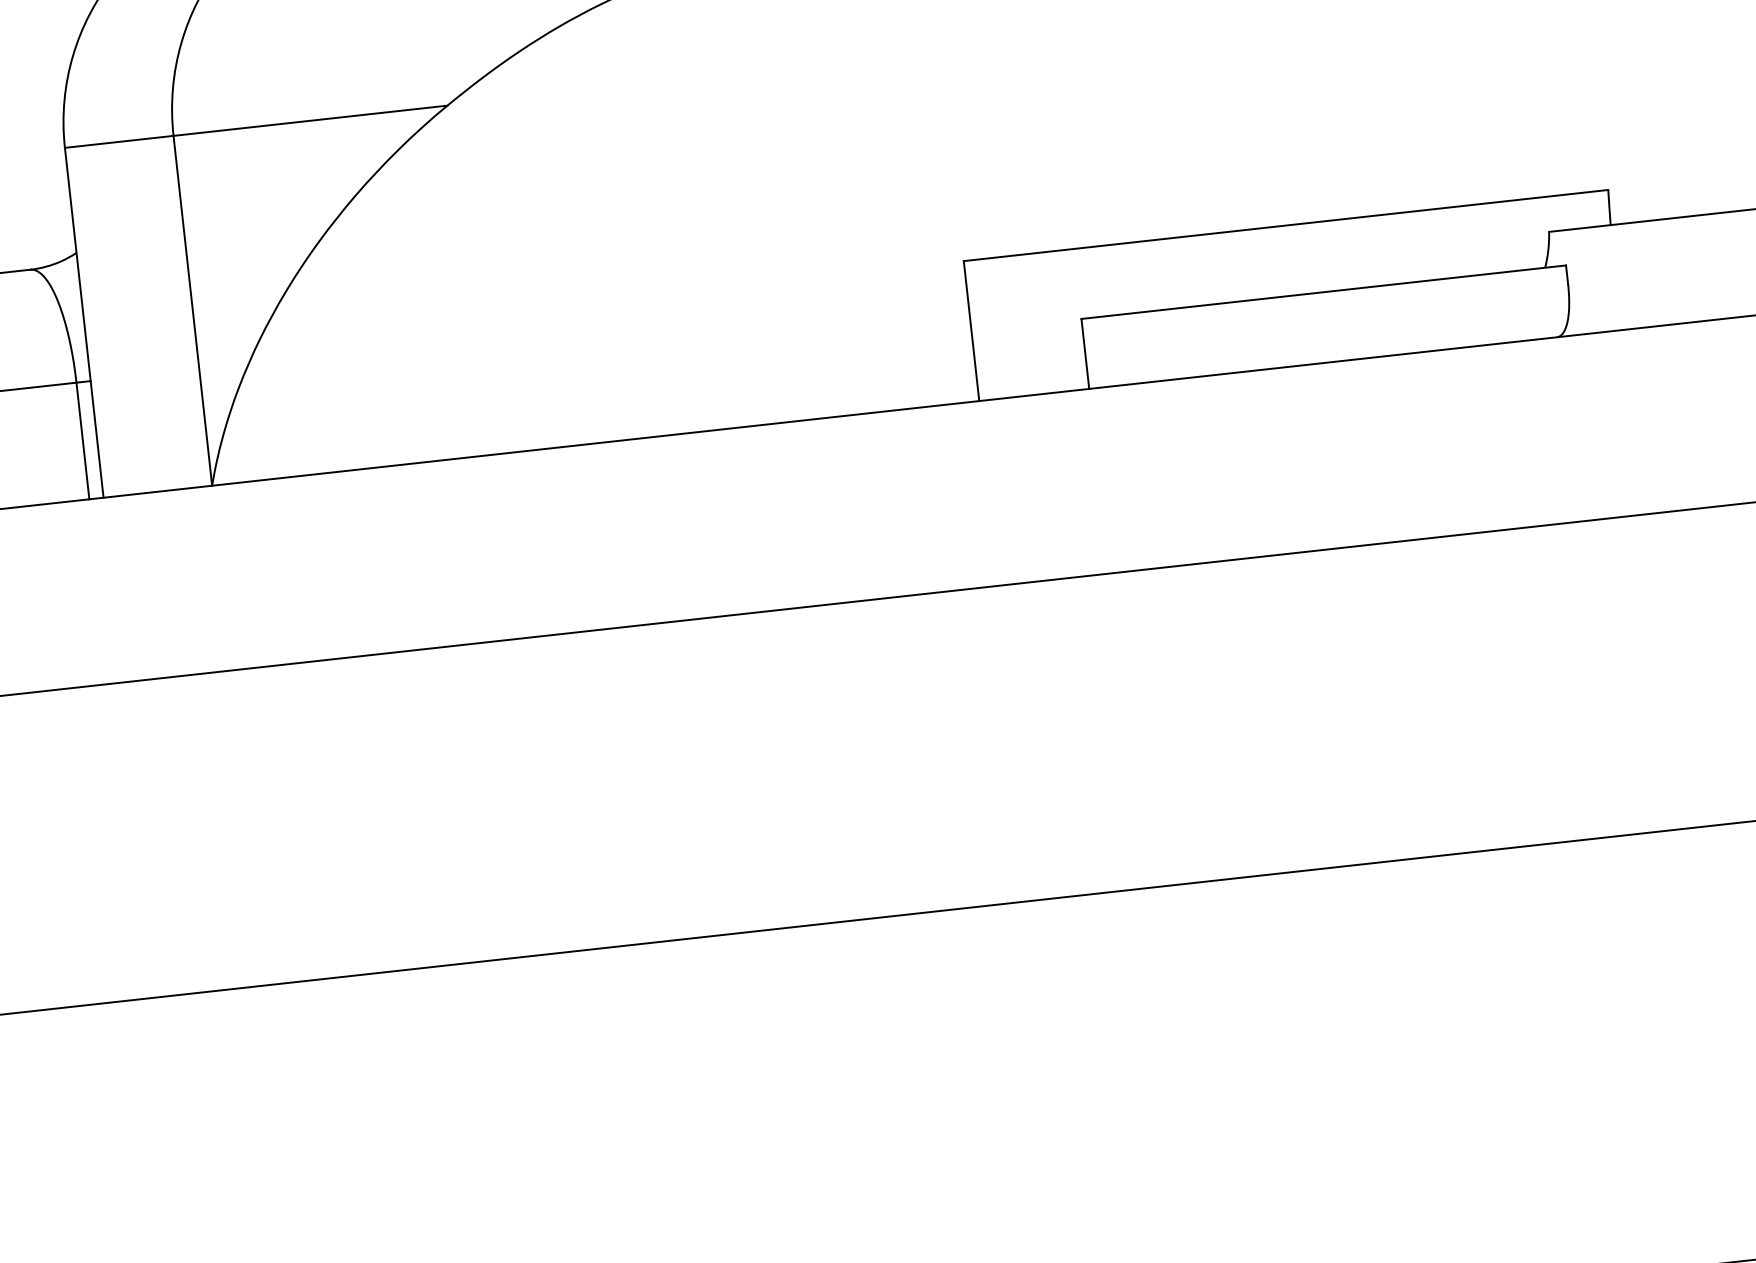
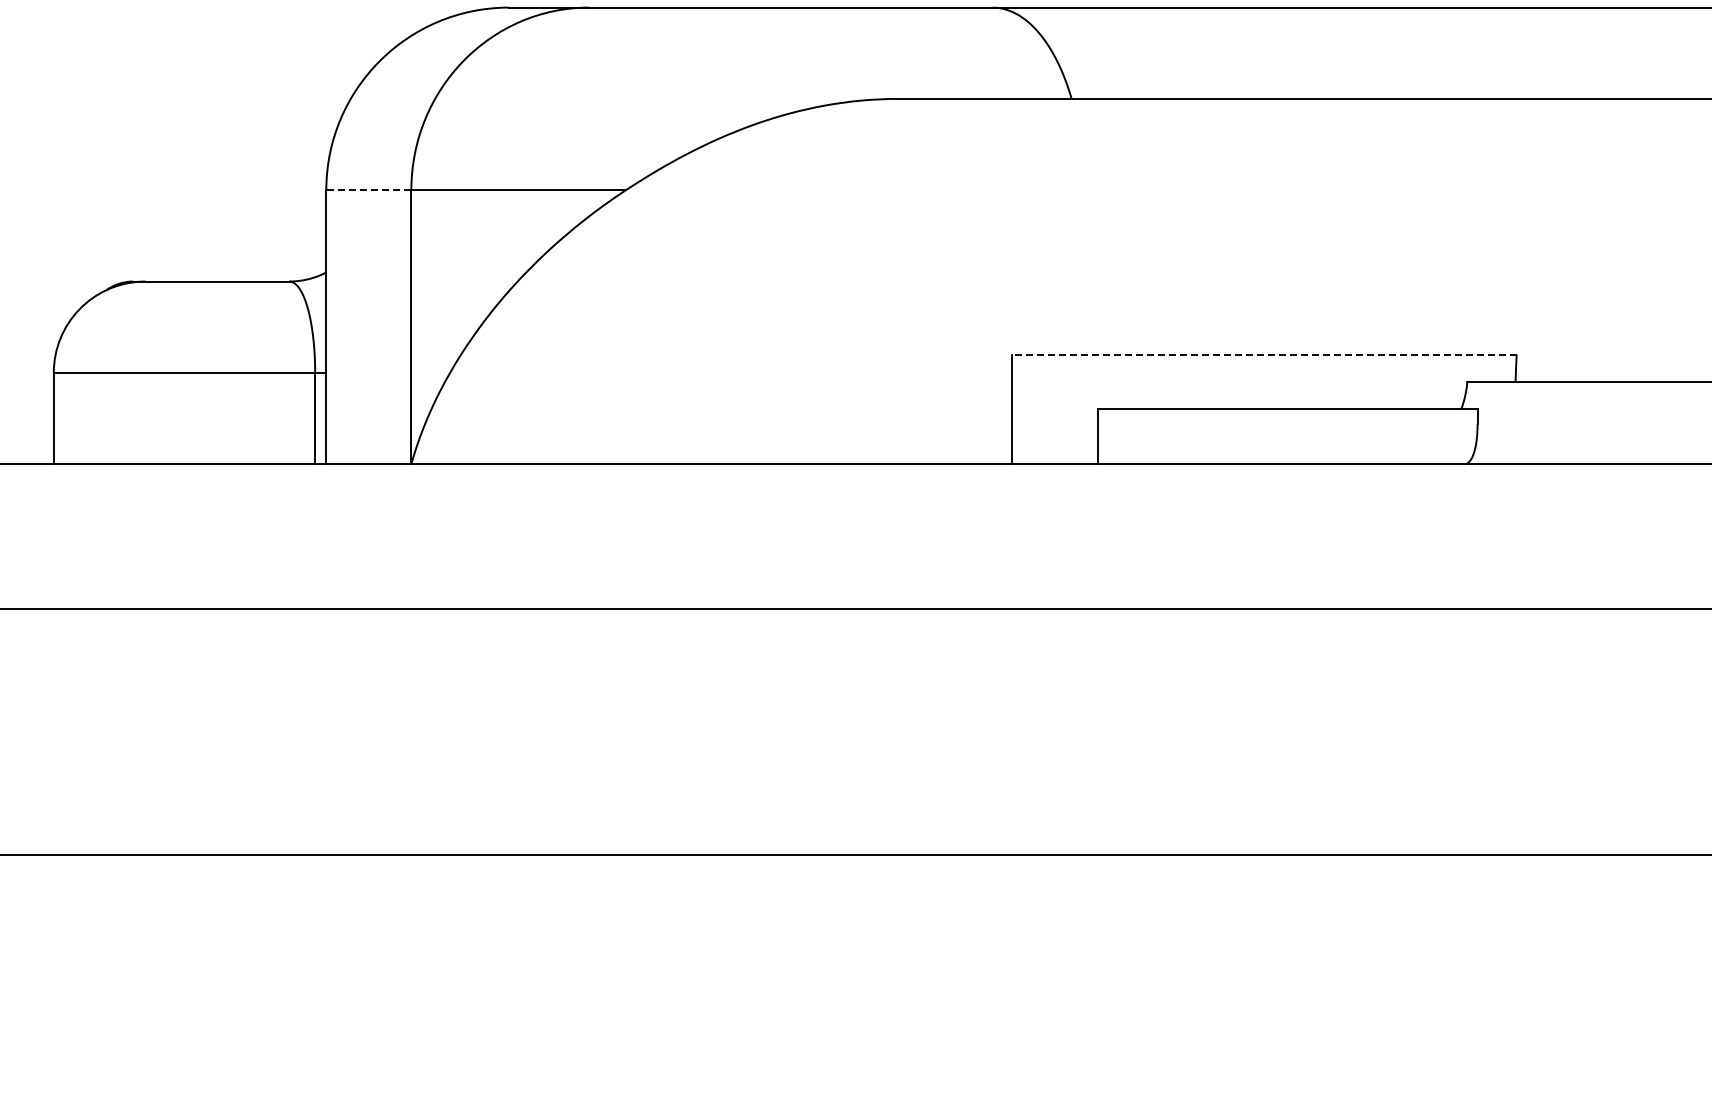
line: (118, 142) -> (368, 190), solid -> dashed
line: (1284, 225) -> (1263, 354), solid -> dashed

